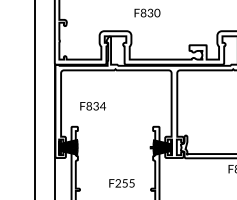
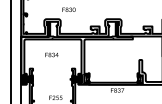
text: (92, 105) -> (51, 54), moved

